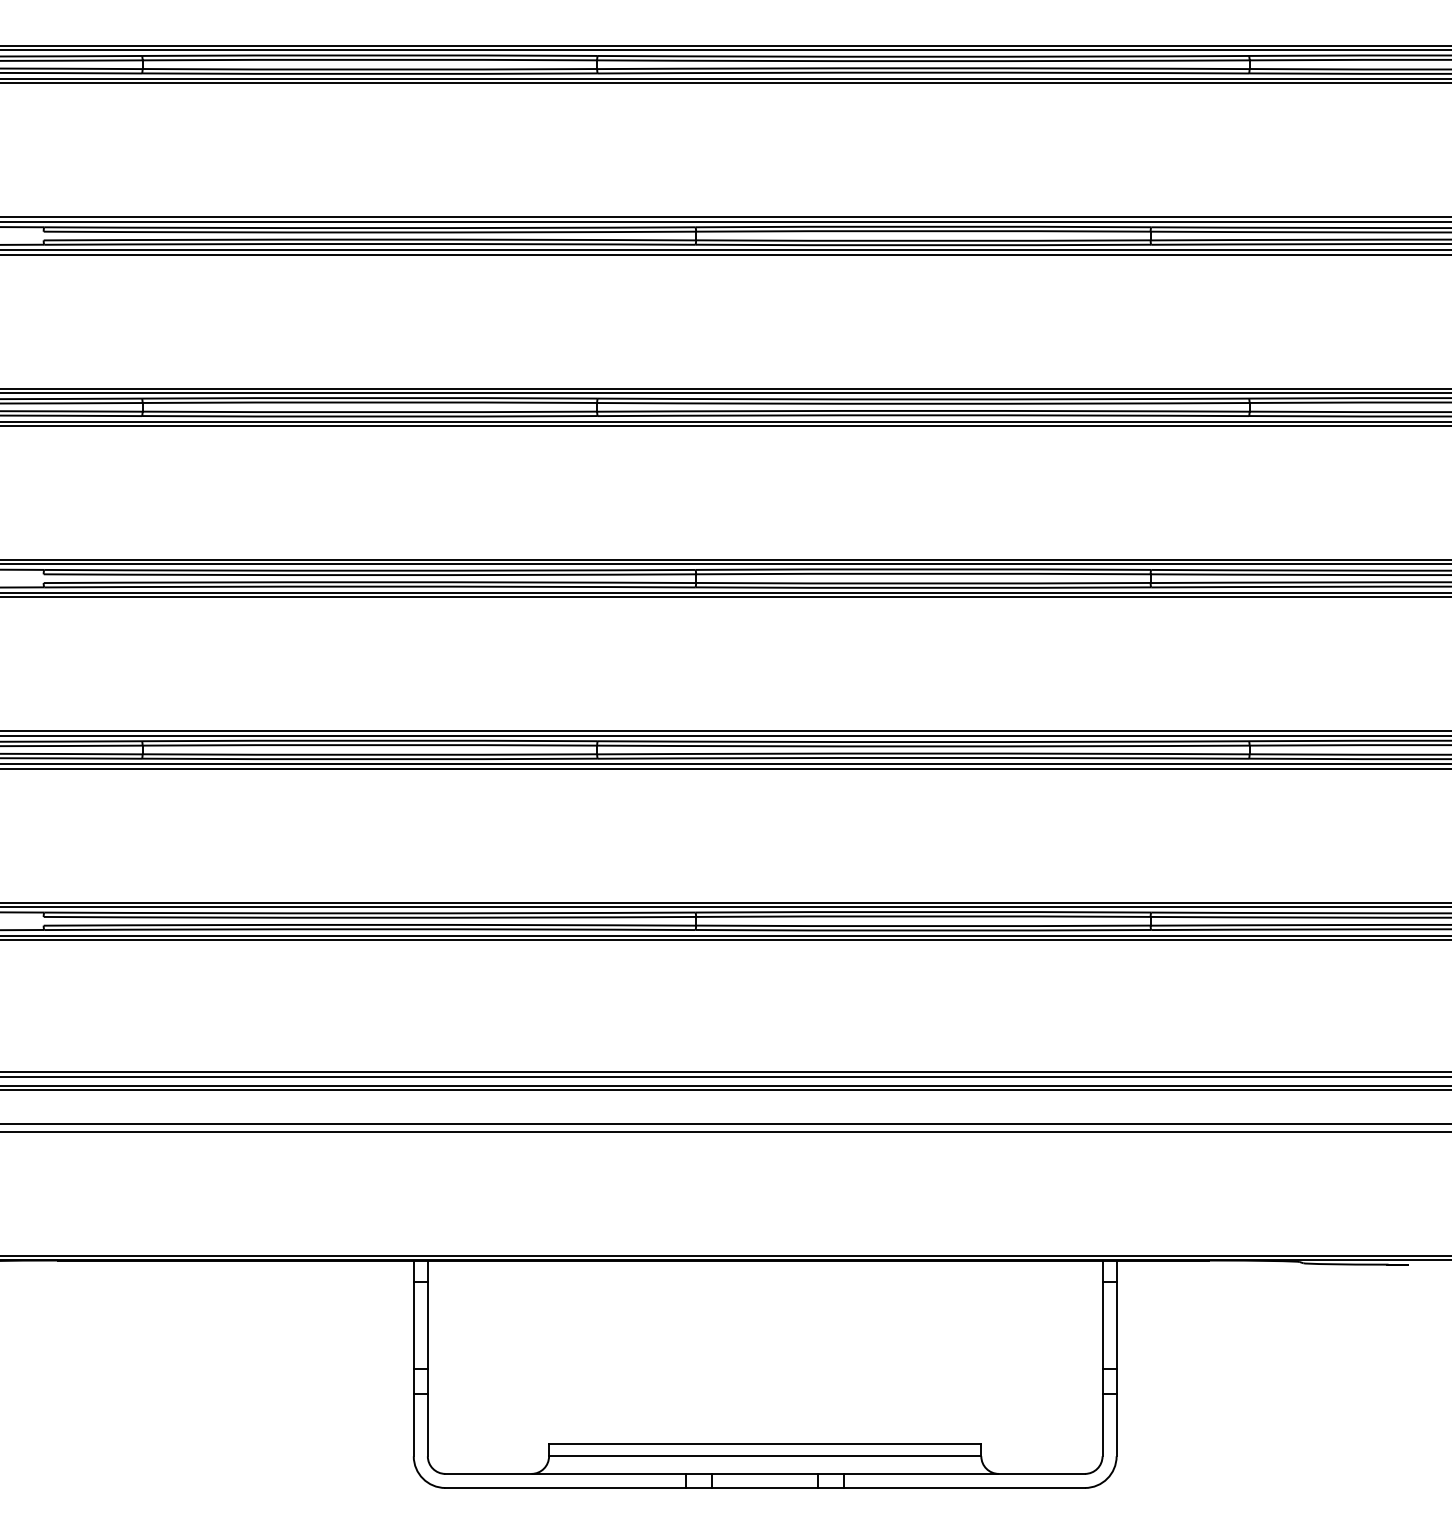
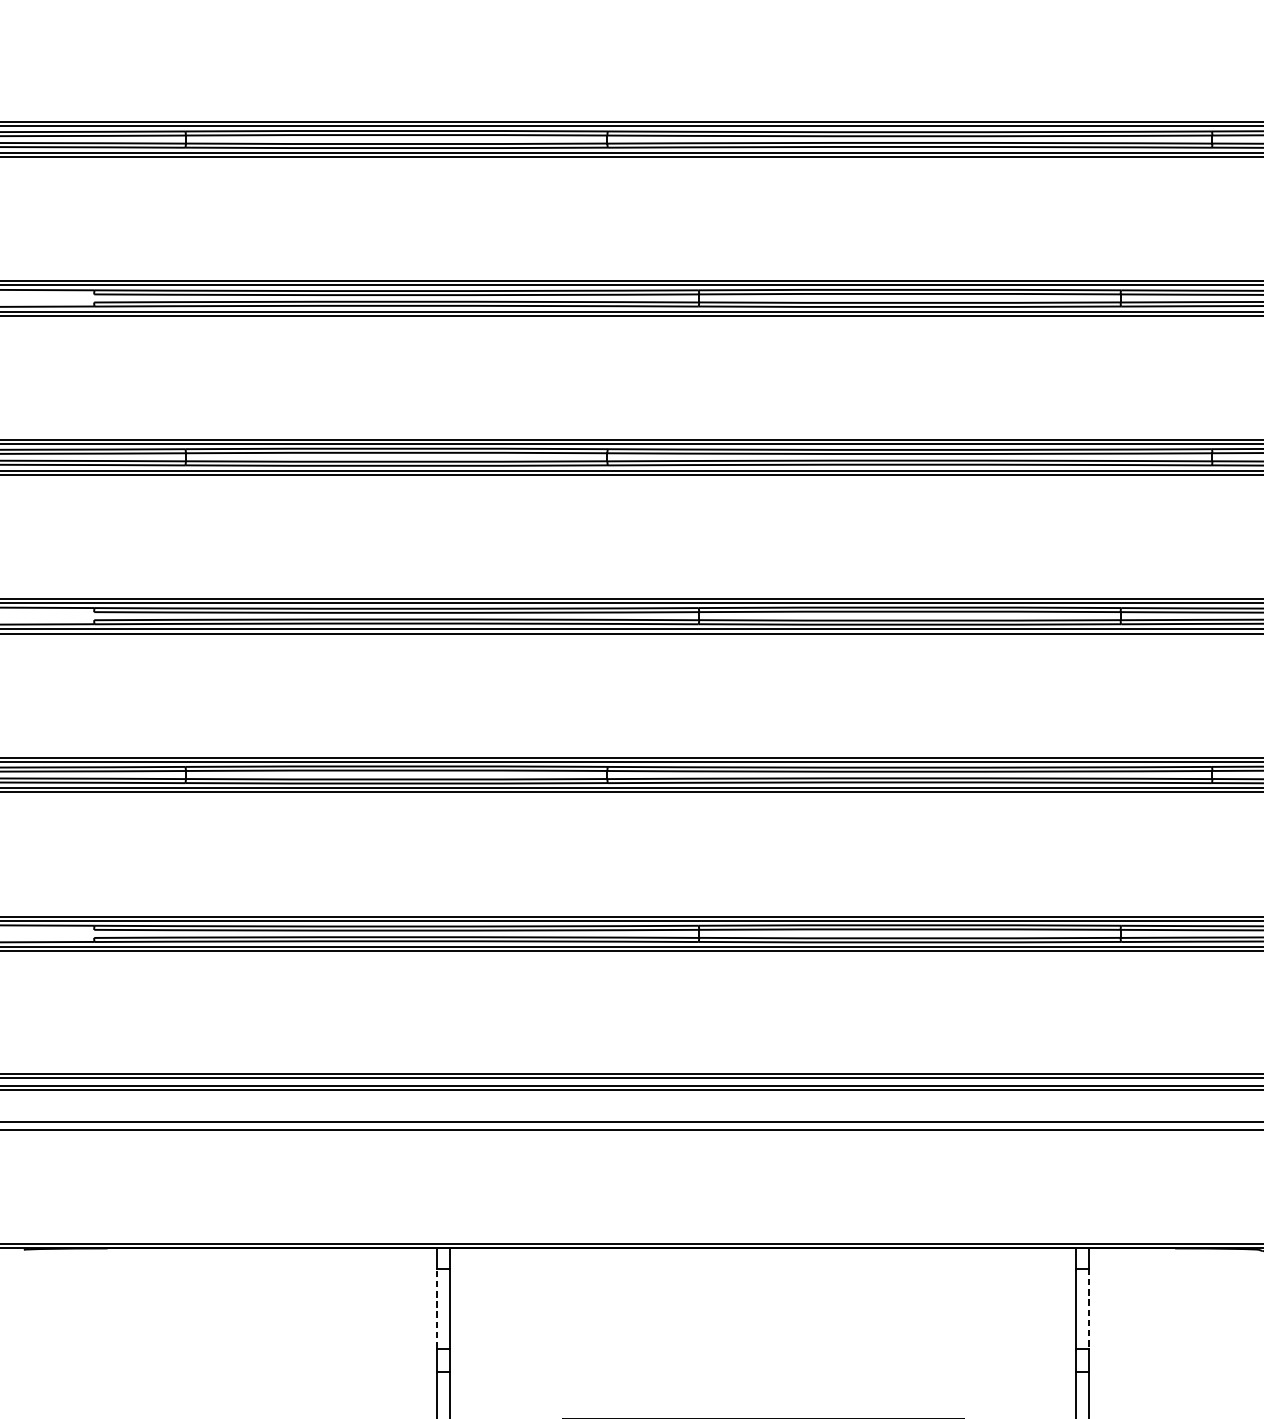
line: (413, 1324) -> (437, 1307), solid -> dashed
line: (1116, 1325) -> (1088, 1308), solid -> dashed

